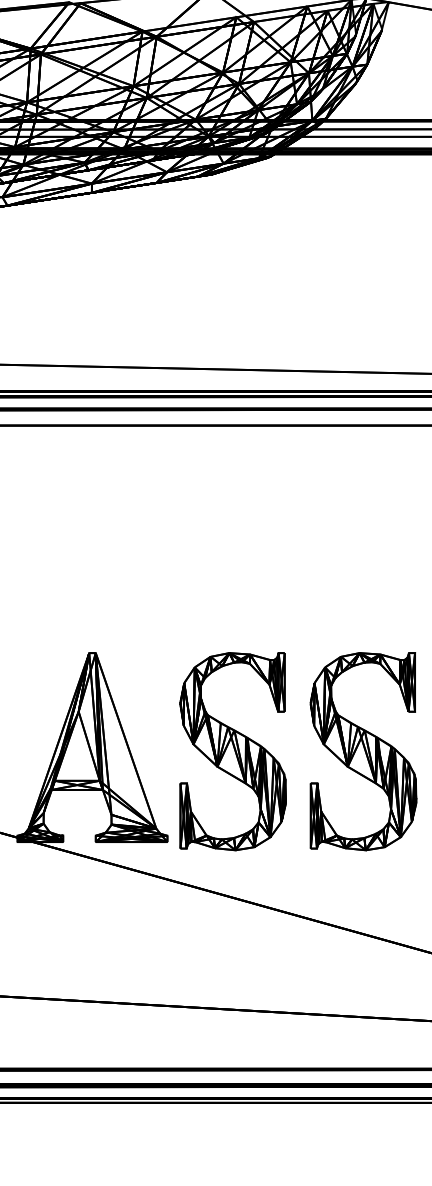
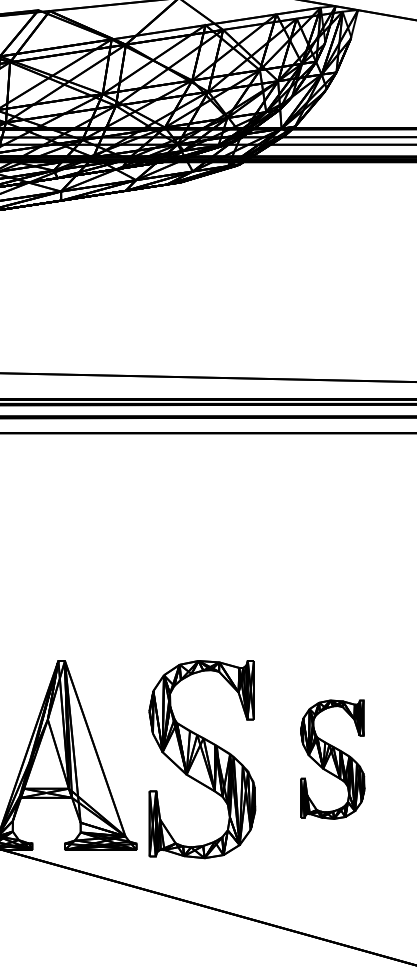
part: (363, 751) -> (332, 759), size x0.6

